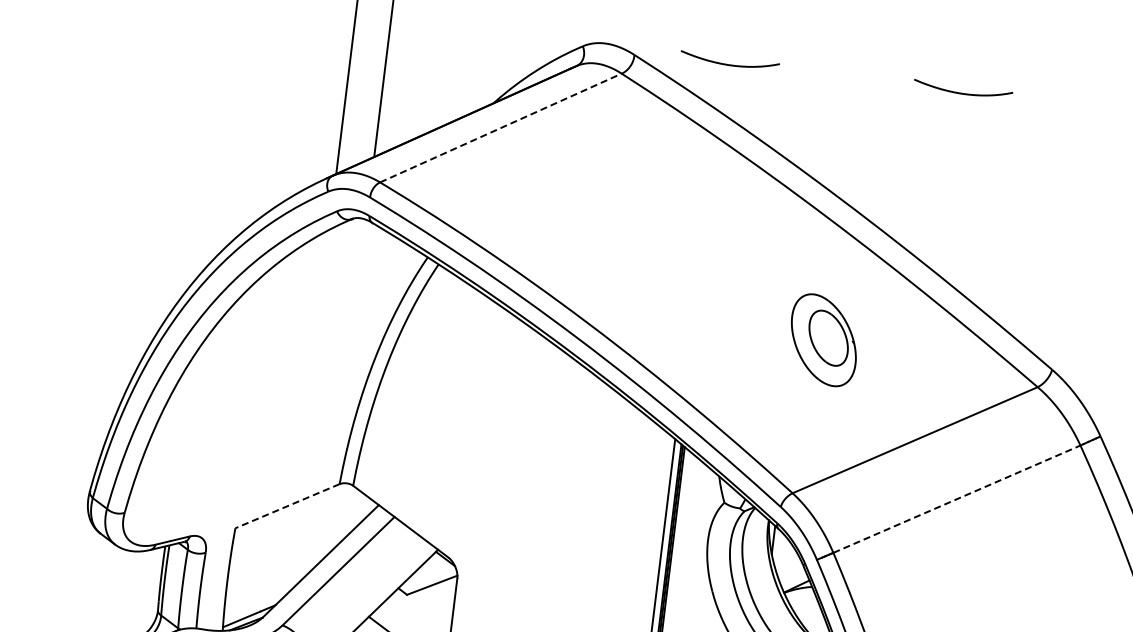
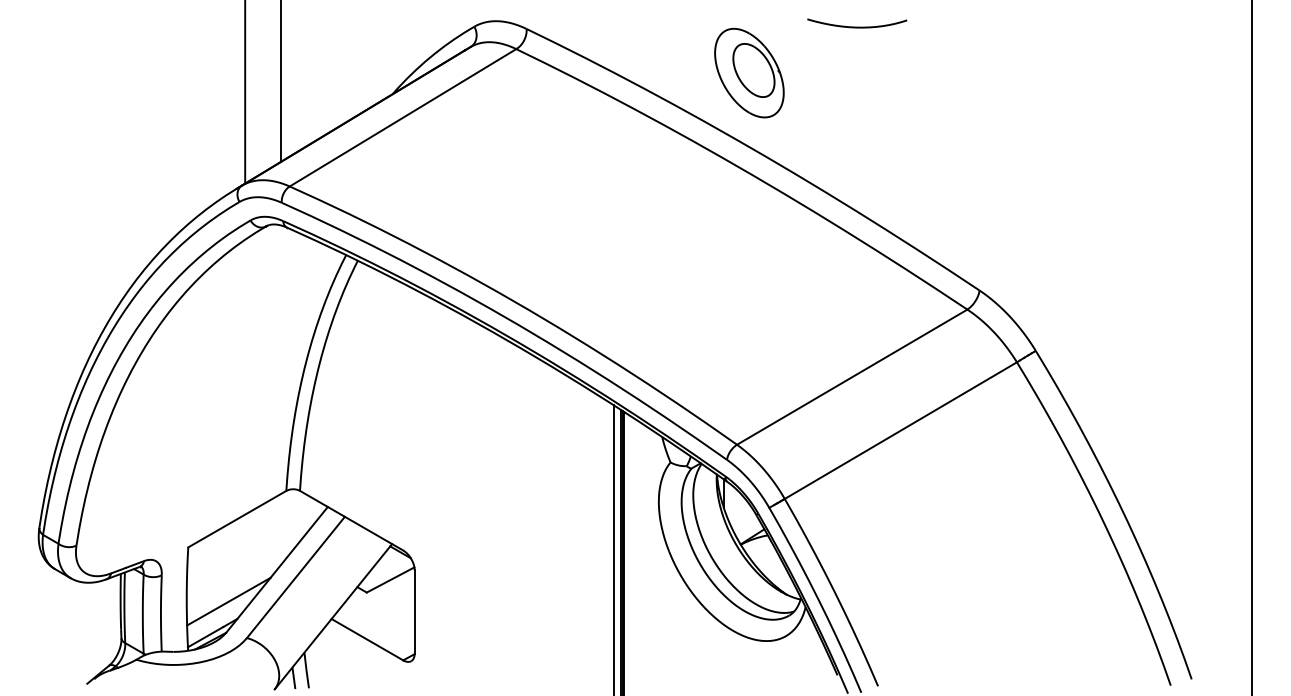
curve: (729, 64) -> (622, 26), removed
line: (501, 127) -> (403, 117), dashed -> solid
part: (824, 339) -> (749, 72), moved
line: (956, 499) -> (900, 430), dashed -> solid
line: (287, 506) -> (237, 519), dashed -> solid
line: (268, 586) -> (228, 601), added

